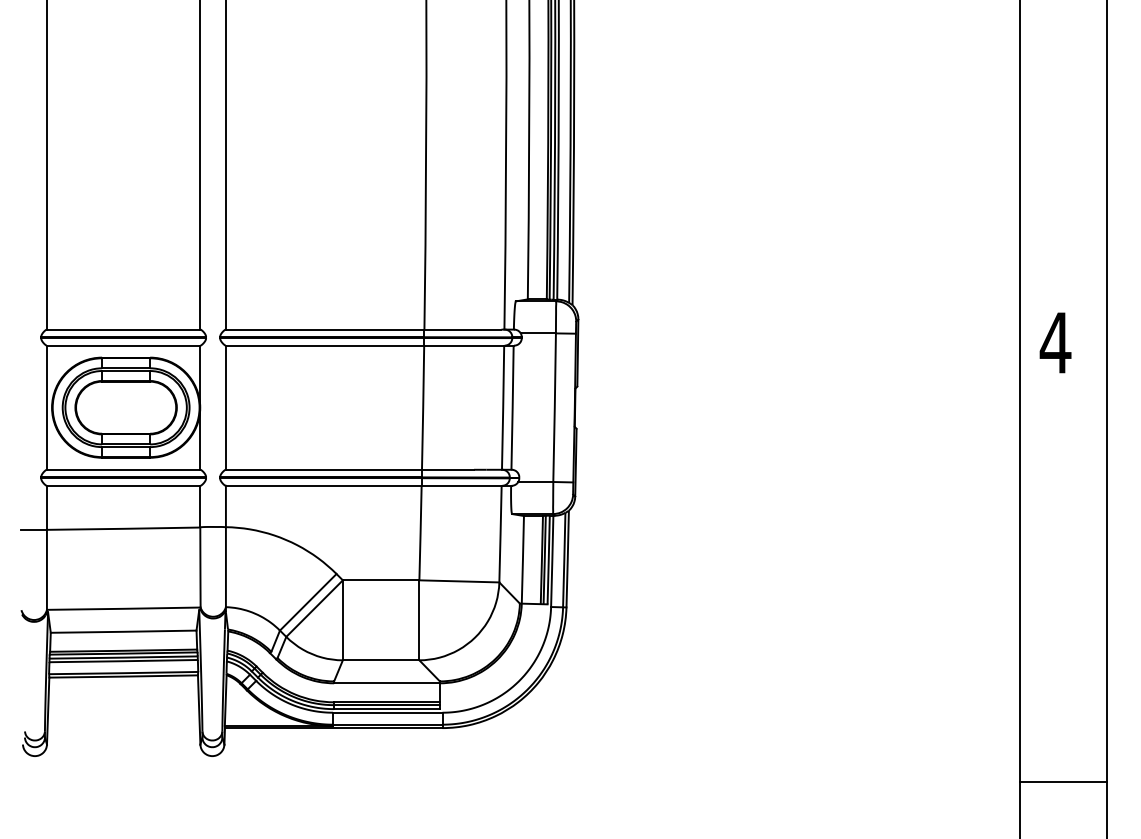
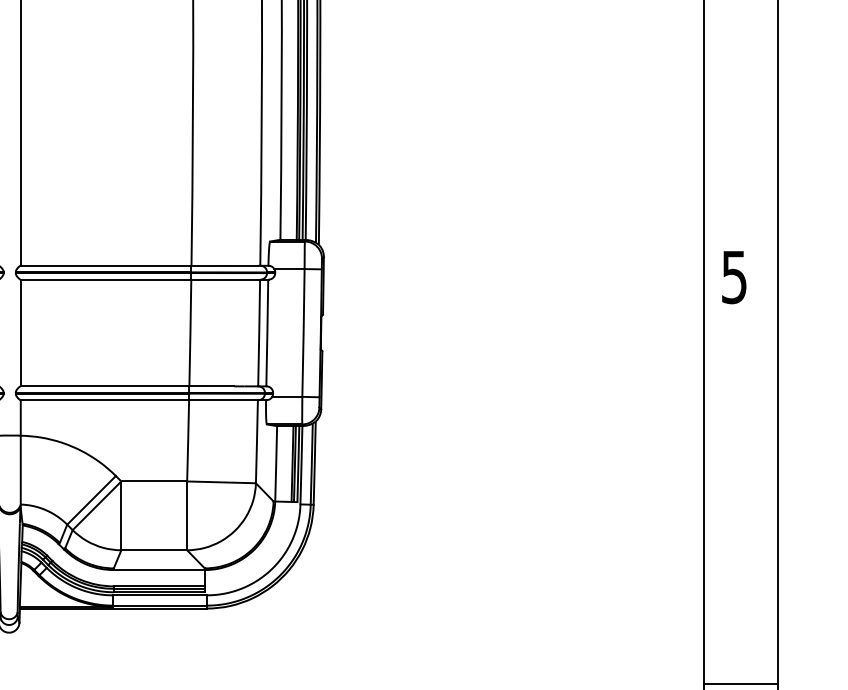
text: (1055, 343) -> (734, 277), 4 -> 5
line: (1063, 782) -> (741, 684), moved

